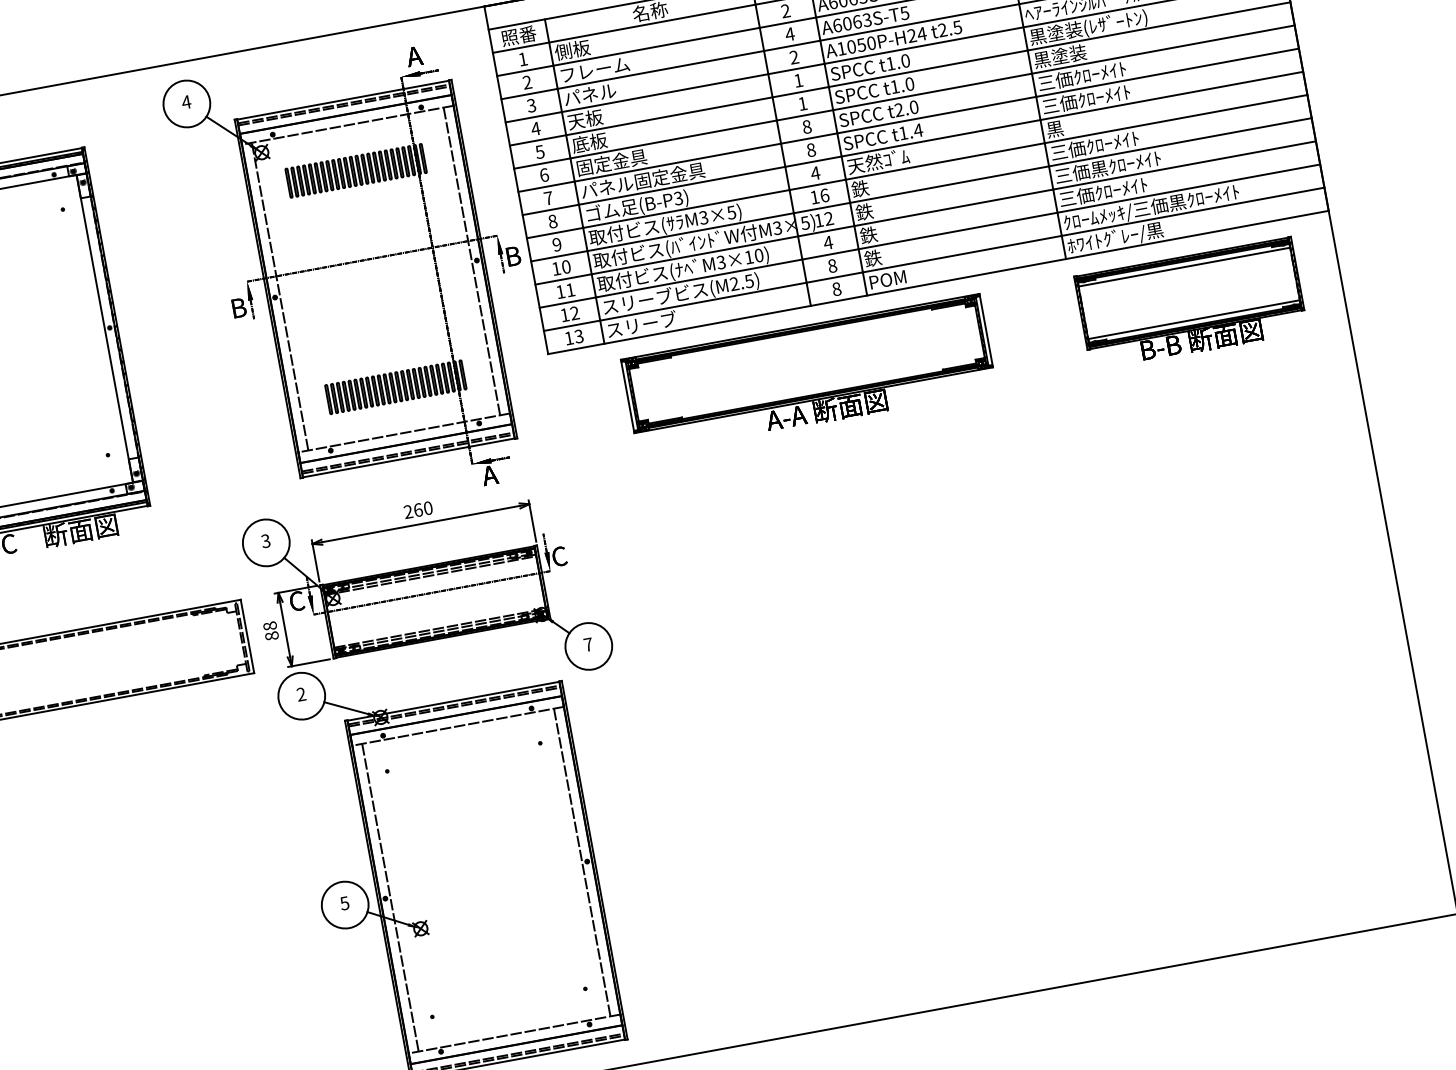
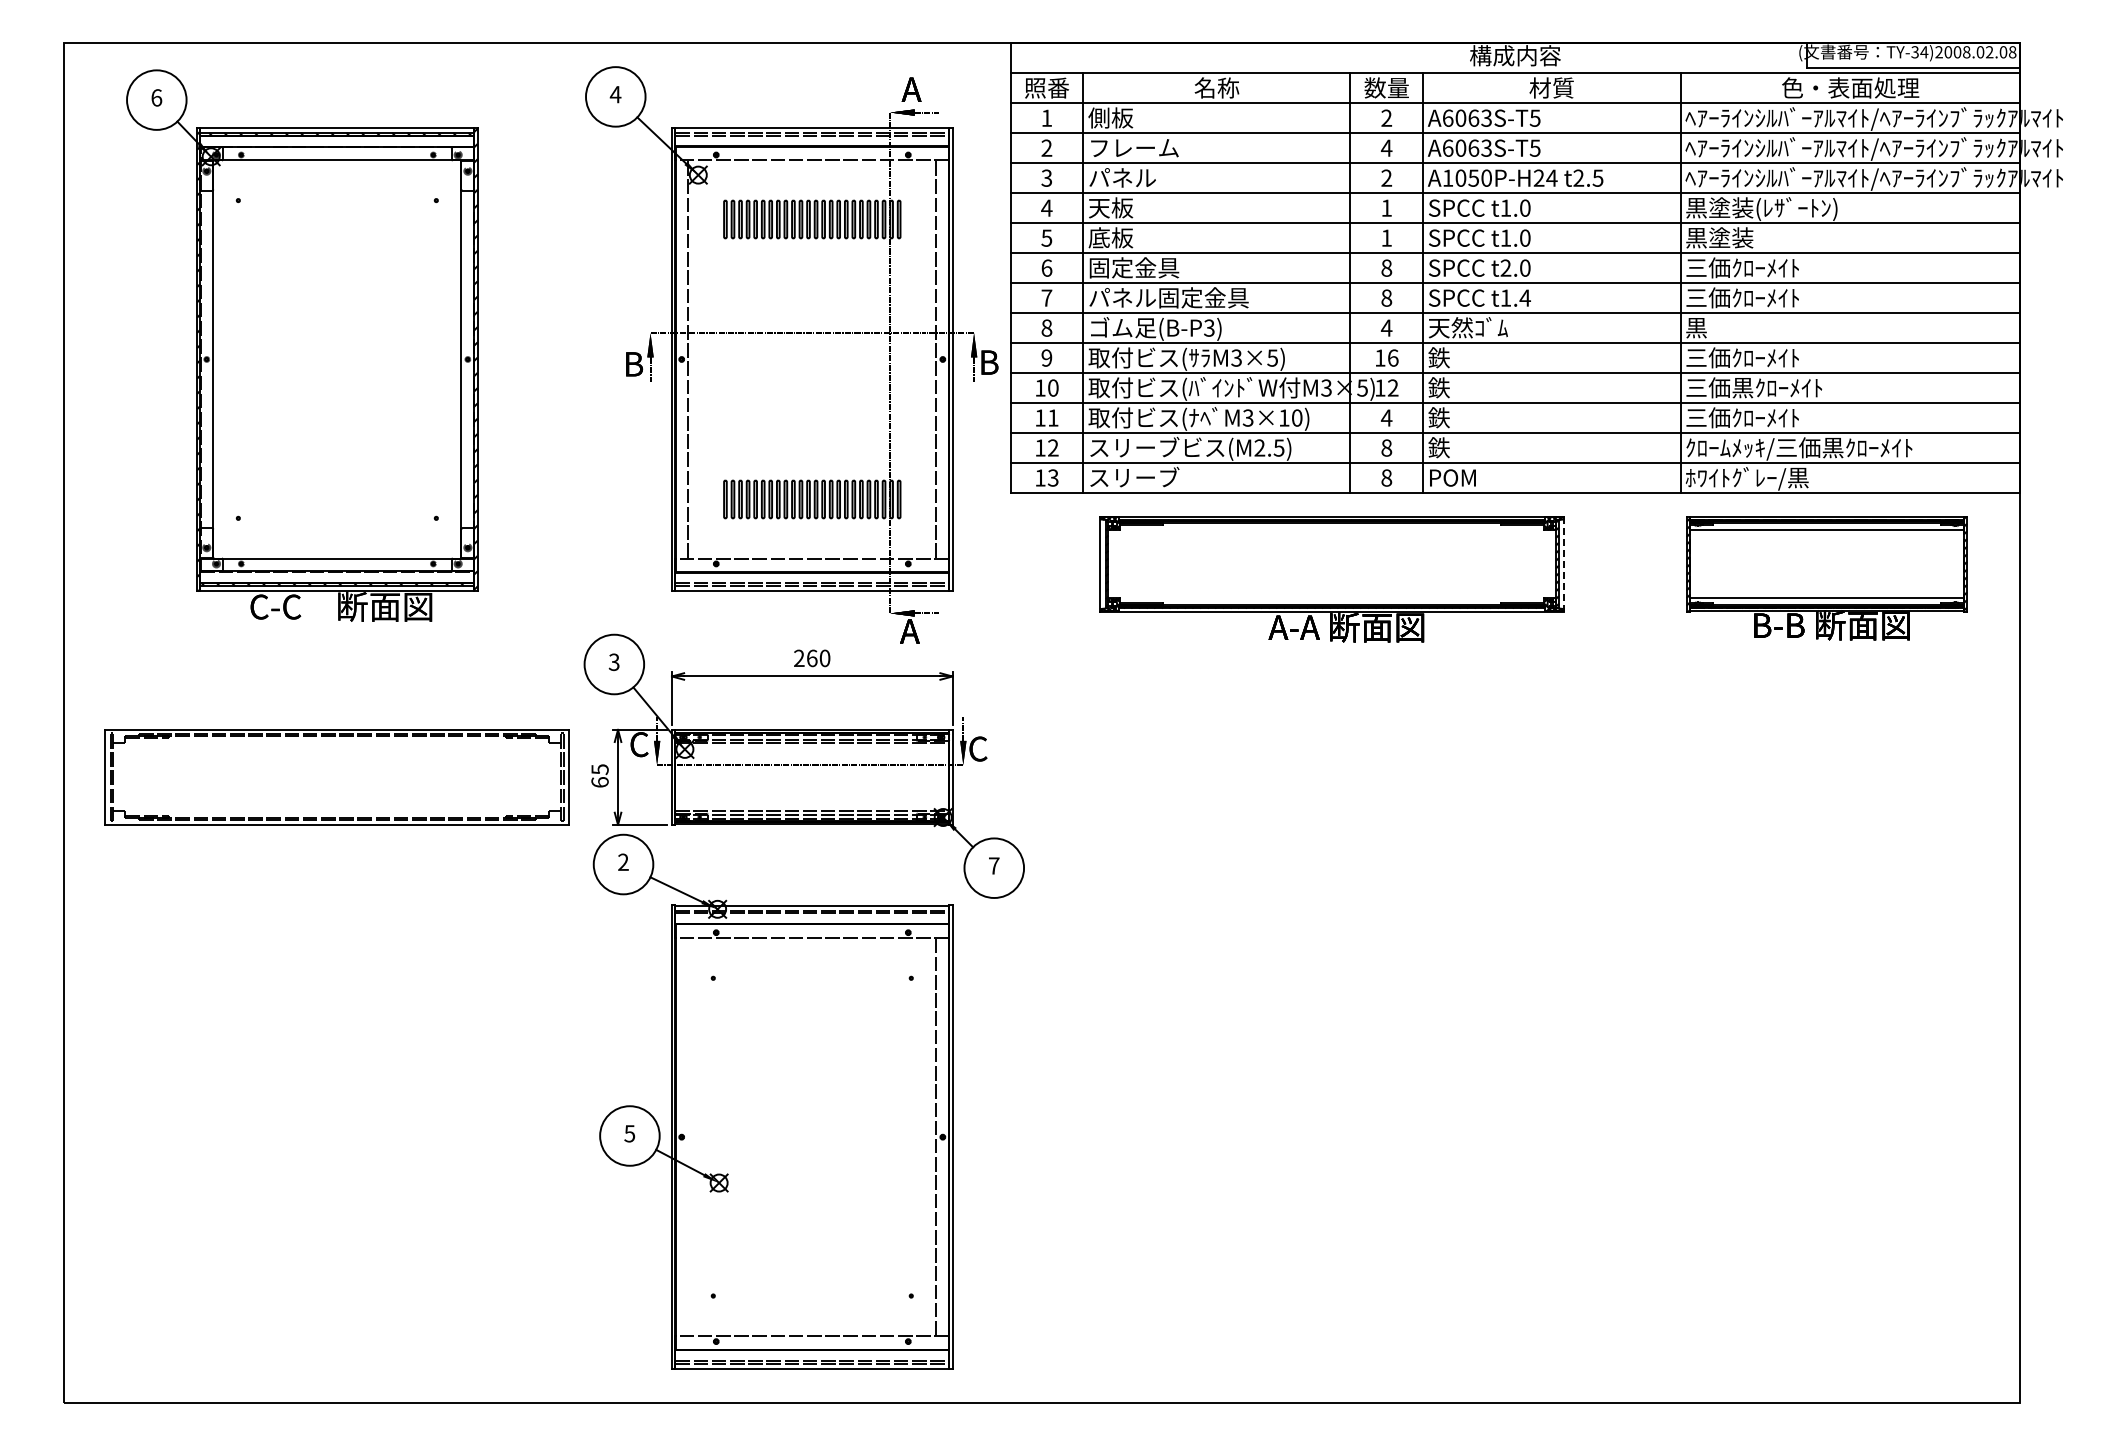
line: (986, 330) -> (1564, 563), solid -> dashed
text: (270, 630) -> (599, 775), 88 -> 65
line: (390, 897) -> (688, 1136), removed

